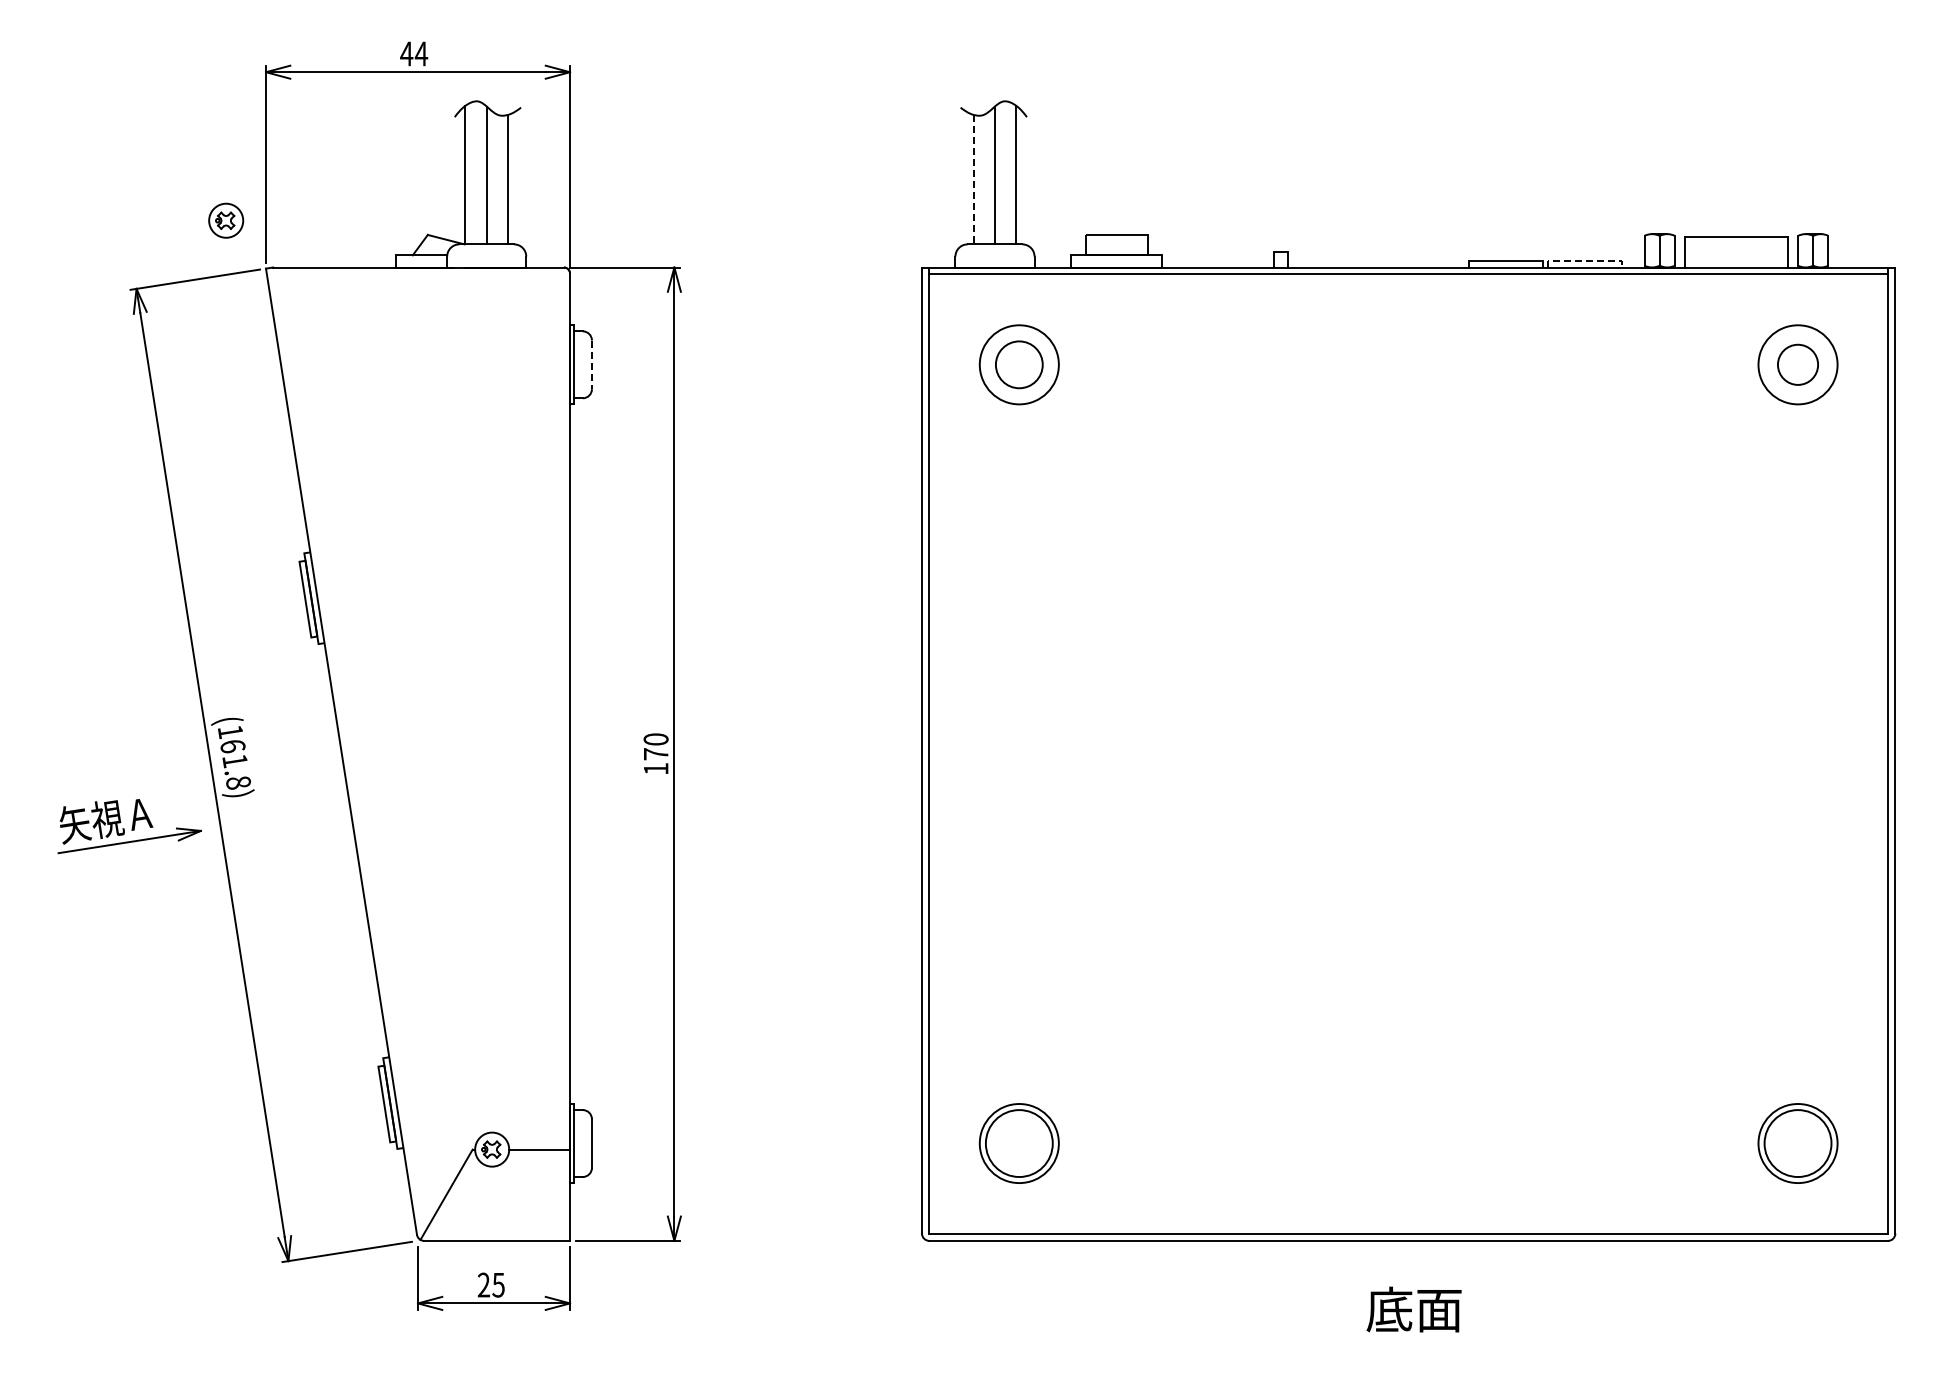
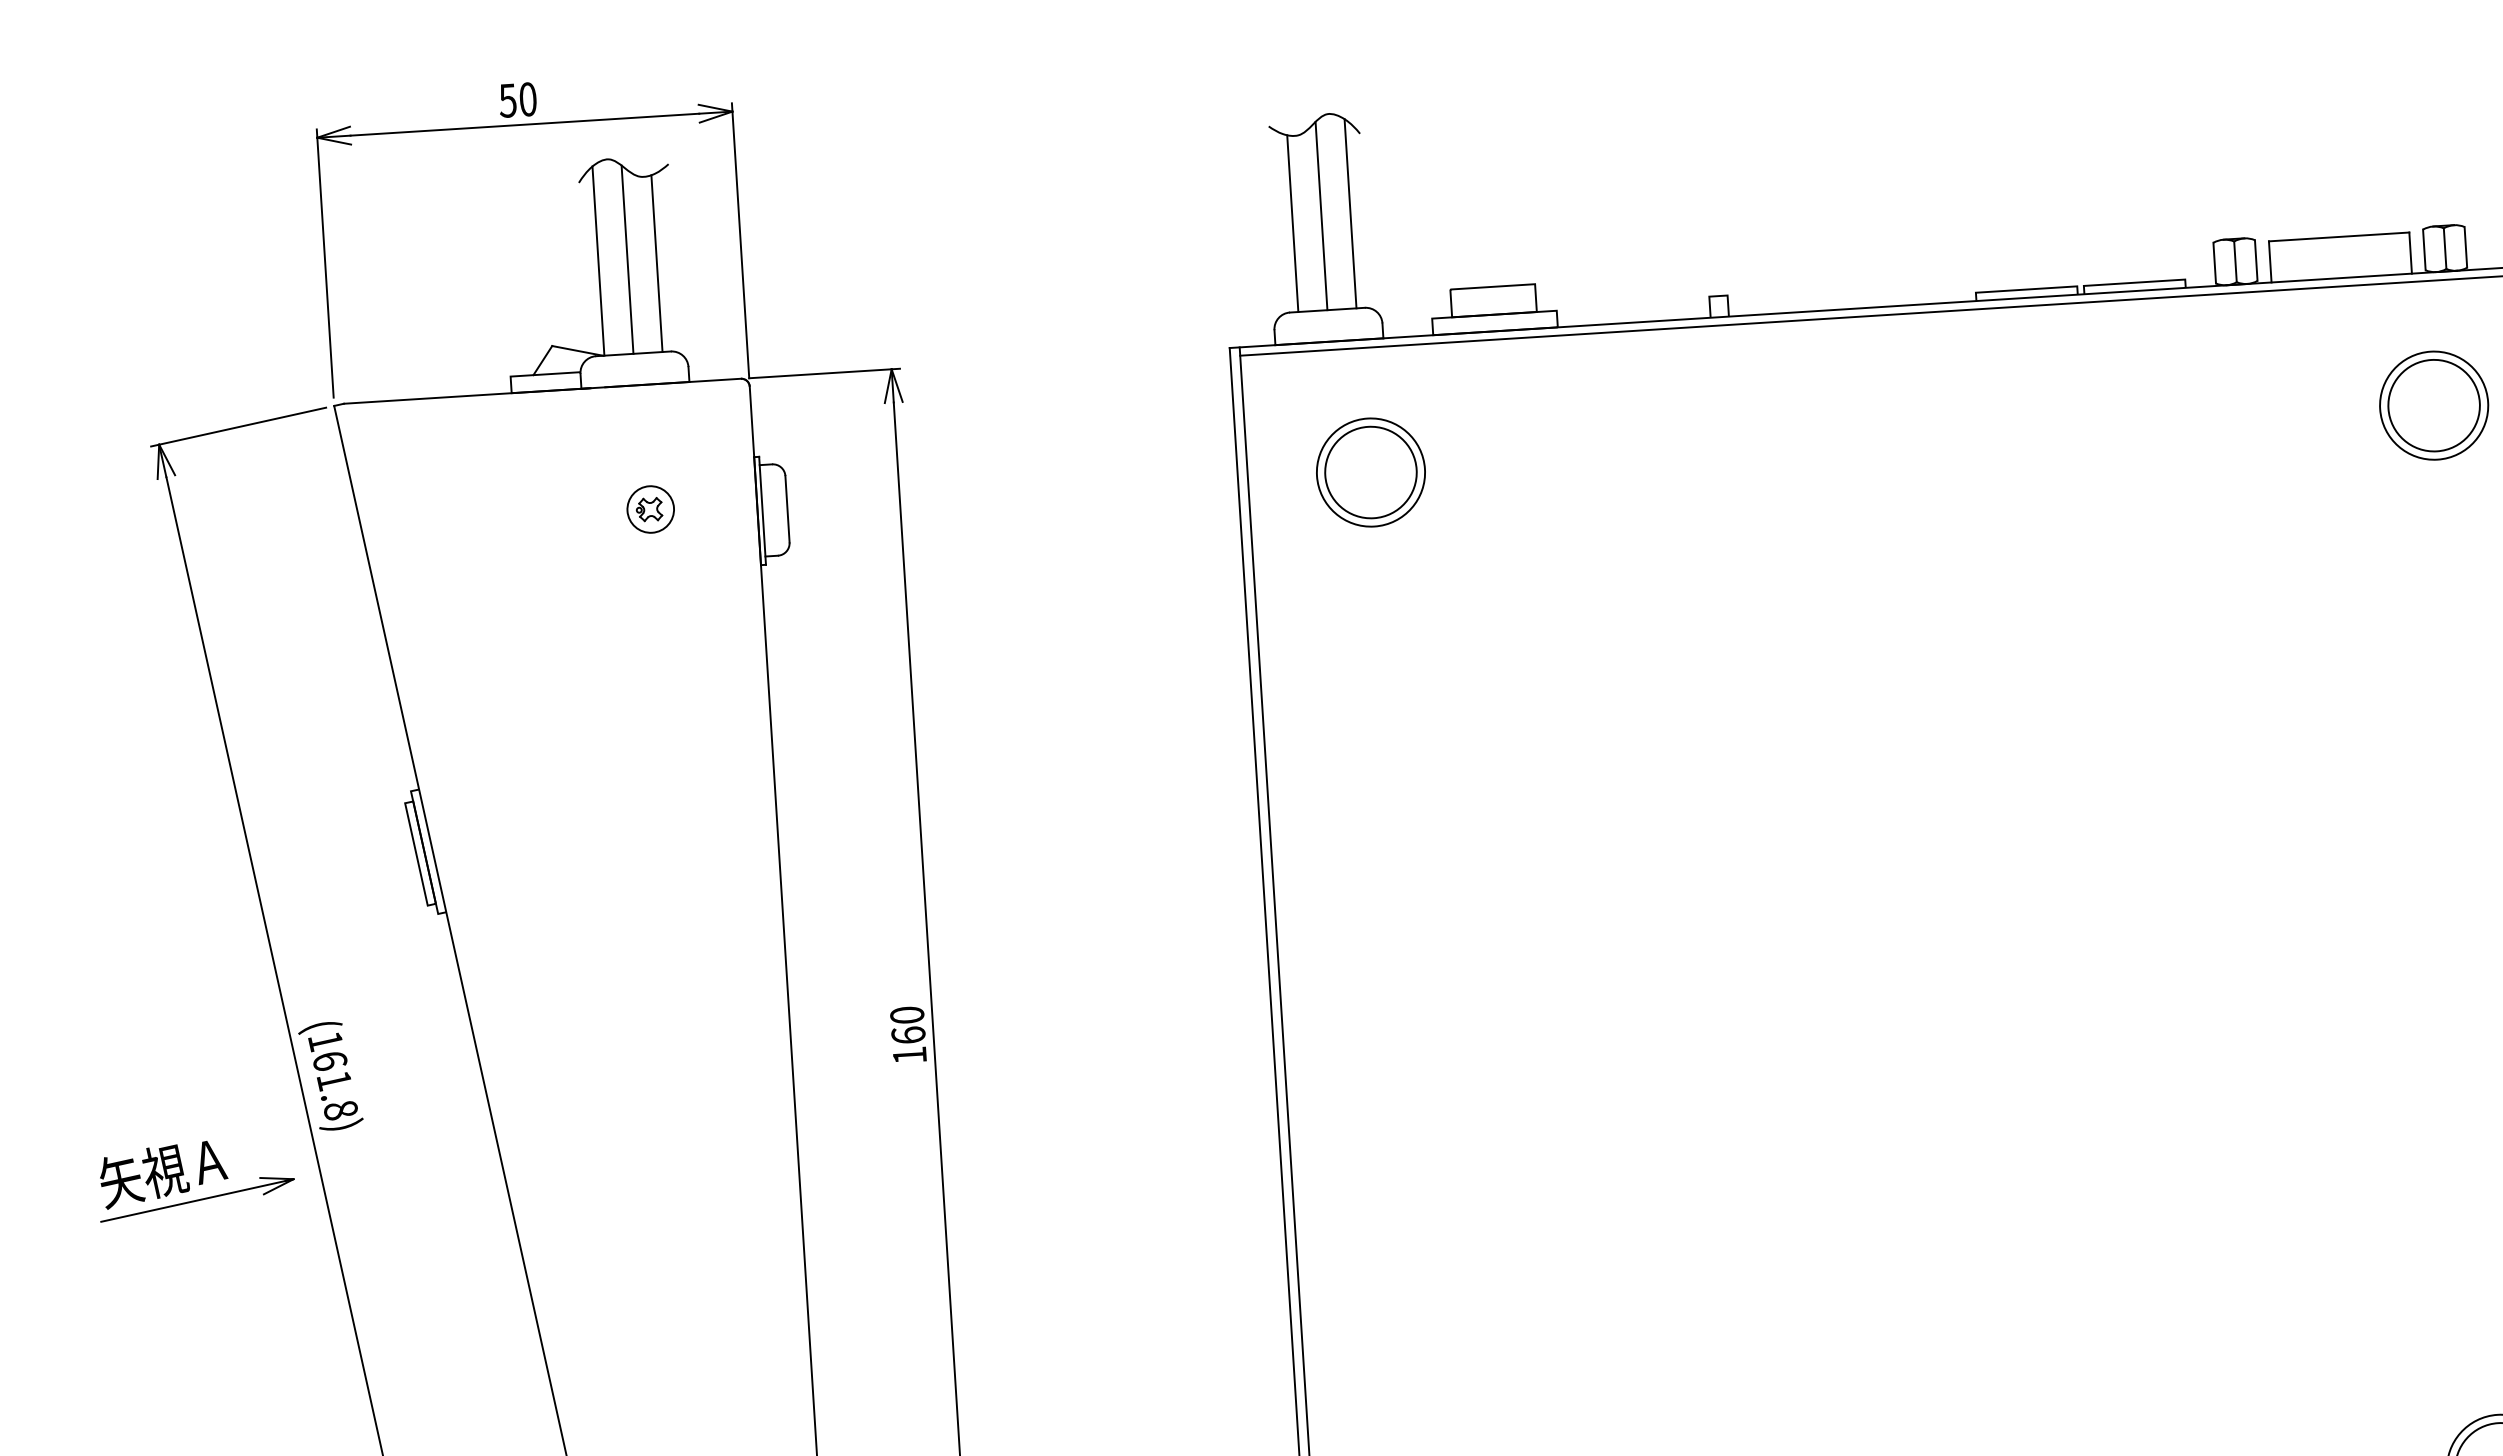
text: (414, 53) -> (518, 99), 44 -> 50
line: (973, 179) -> (1292, 223), dashed -> solid
part: (226, 220) -> (651, 509), moved
line: (1585, 261) -> (2135, 282), dashed -> solid
circle: (1018, 364) -> (1369, 472), size x1.43
circle: (1797, 364) -> (2433, 405), size x1.67
line: (591, 365) -> (786, 510), dashed -> solid
text: (655, 754) -> (907, 1035), 170 -> 160

